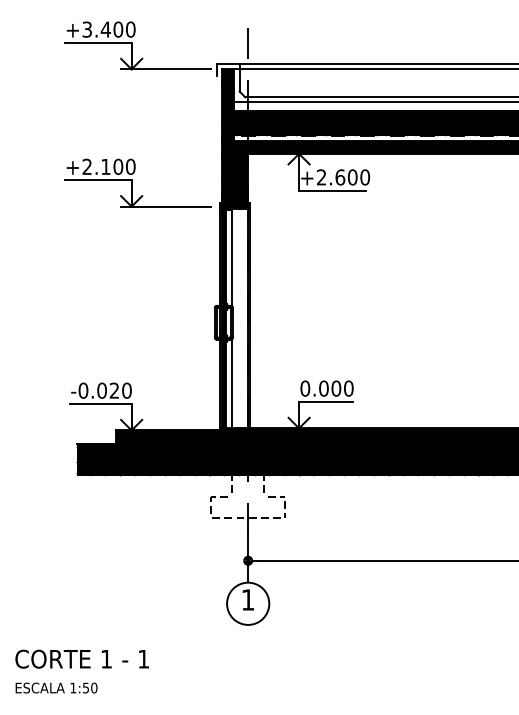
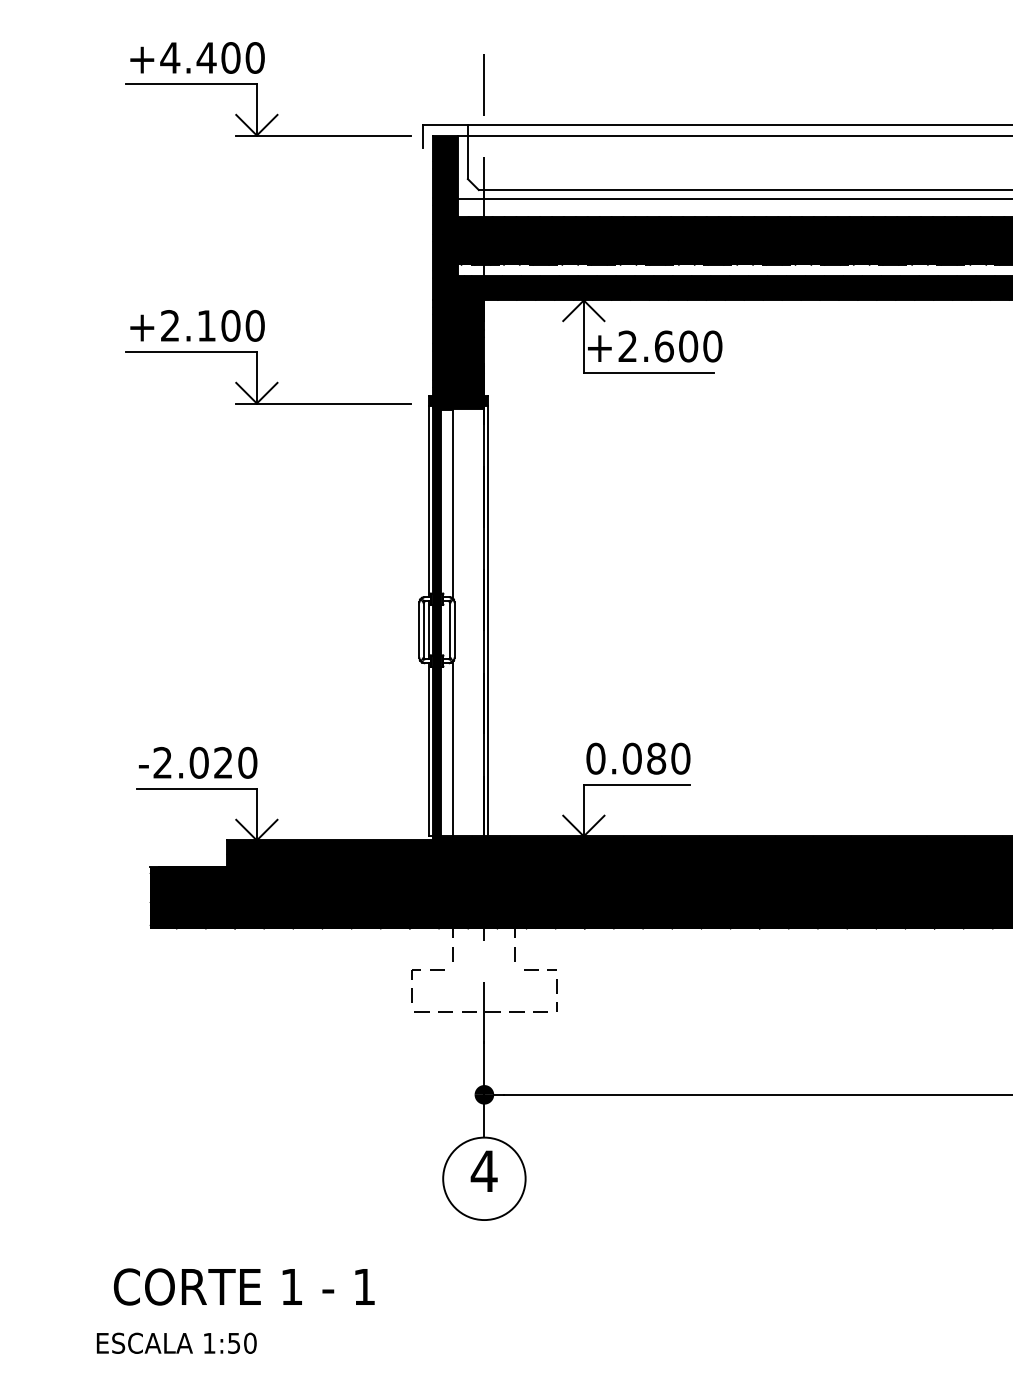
text: (87, 29) -> (170, 57), +3.400 -> +4.400
text: (336, 388) -> (656, 758), 0.000 -> 0.080
text: (83, 390) -> (162, 762), -0.020 -> -2.020
text: (247, 599) -> (483, 1170), 1 -> 4
text: (81, 658) -> (242, 1285), moved
text: (56, 687) -> (176, 1342), moved

